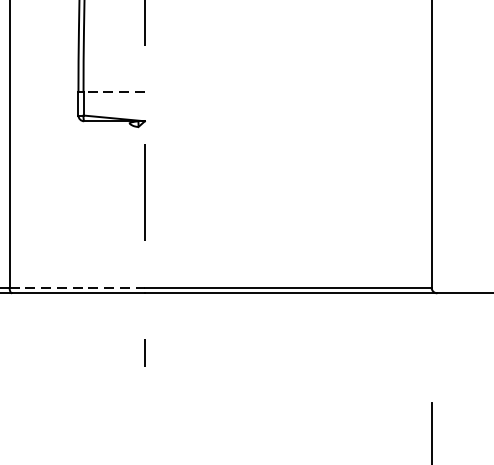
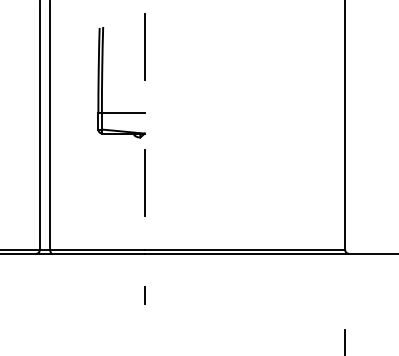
line: (112, 92) -> (122, 113), dashed -> solid
line: (78, 287) -> (98, 249), dashed -> solid

